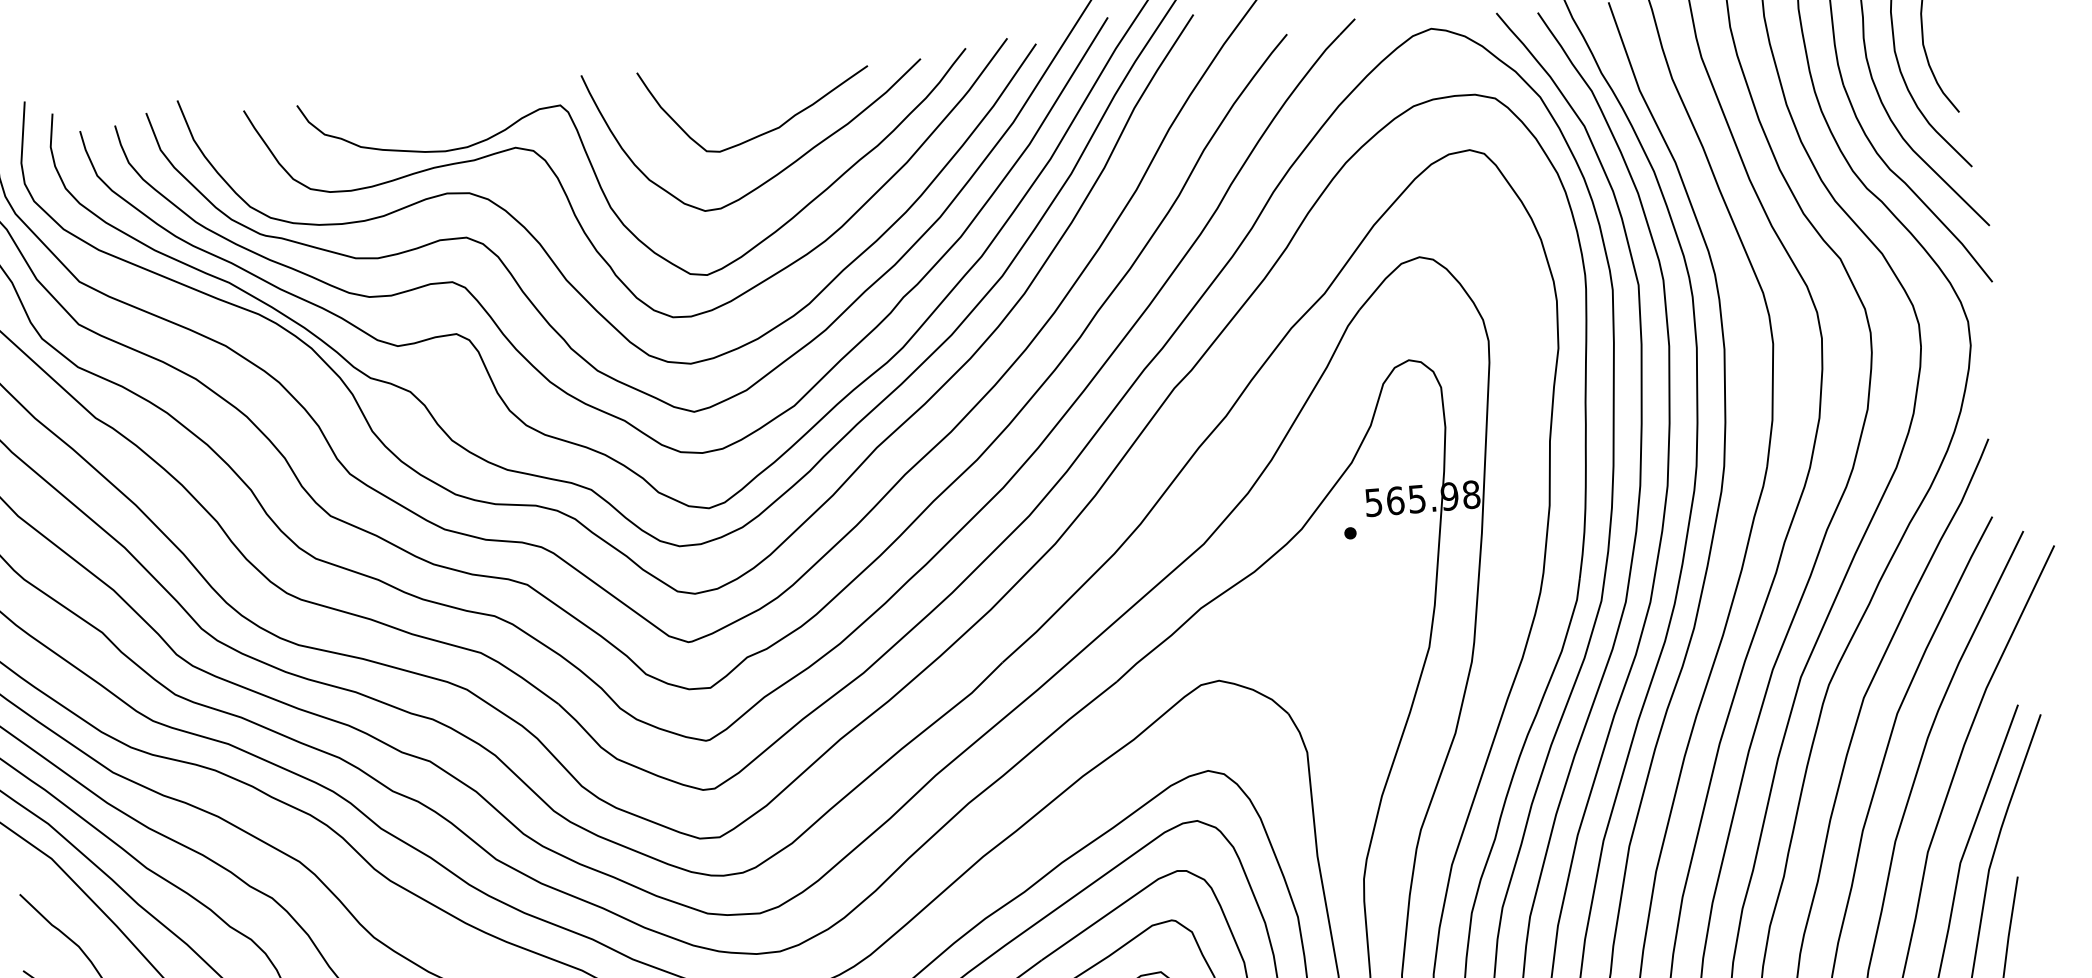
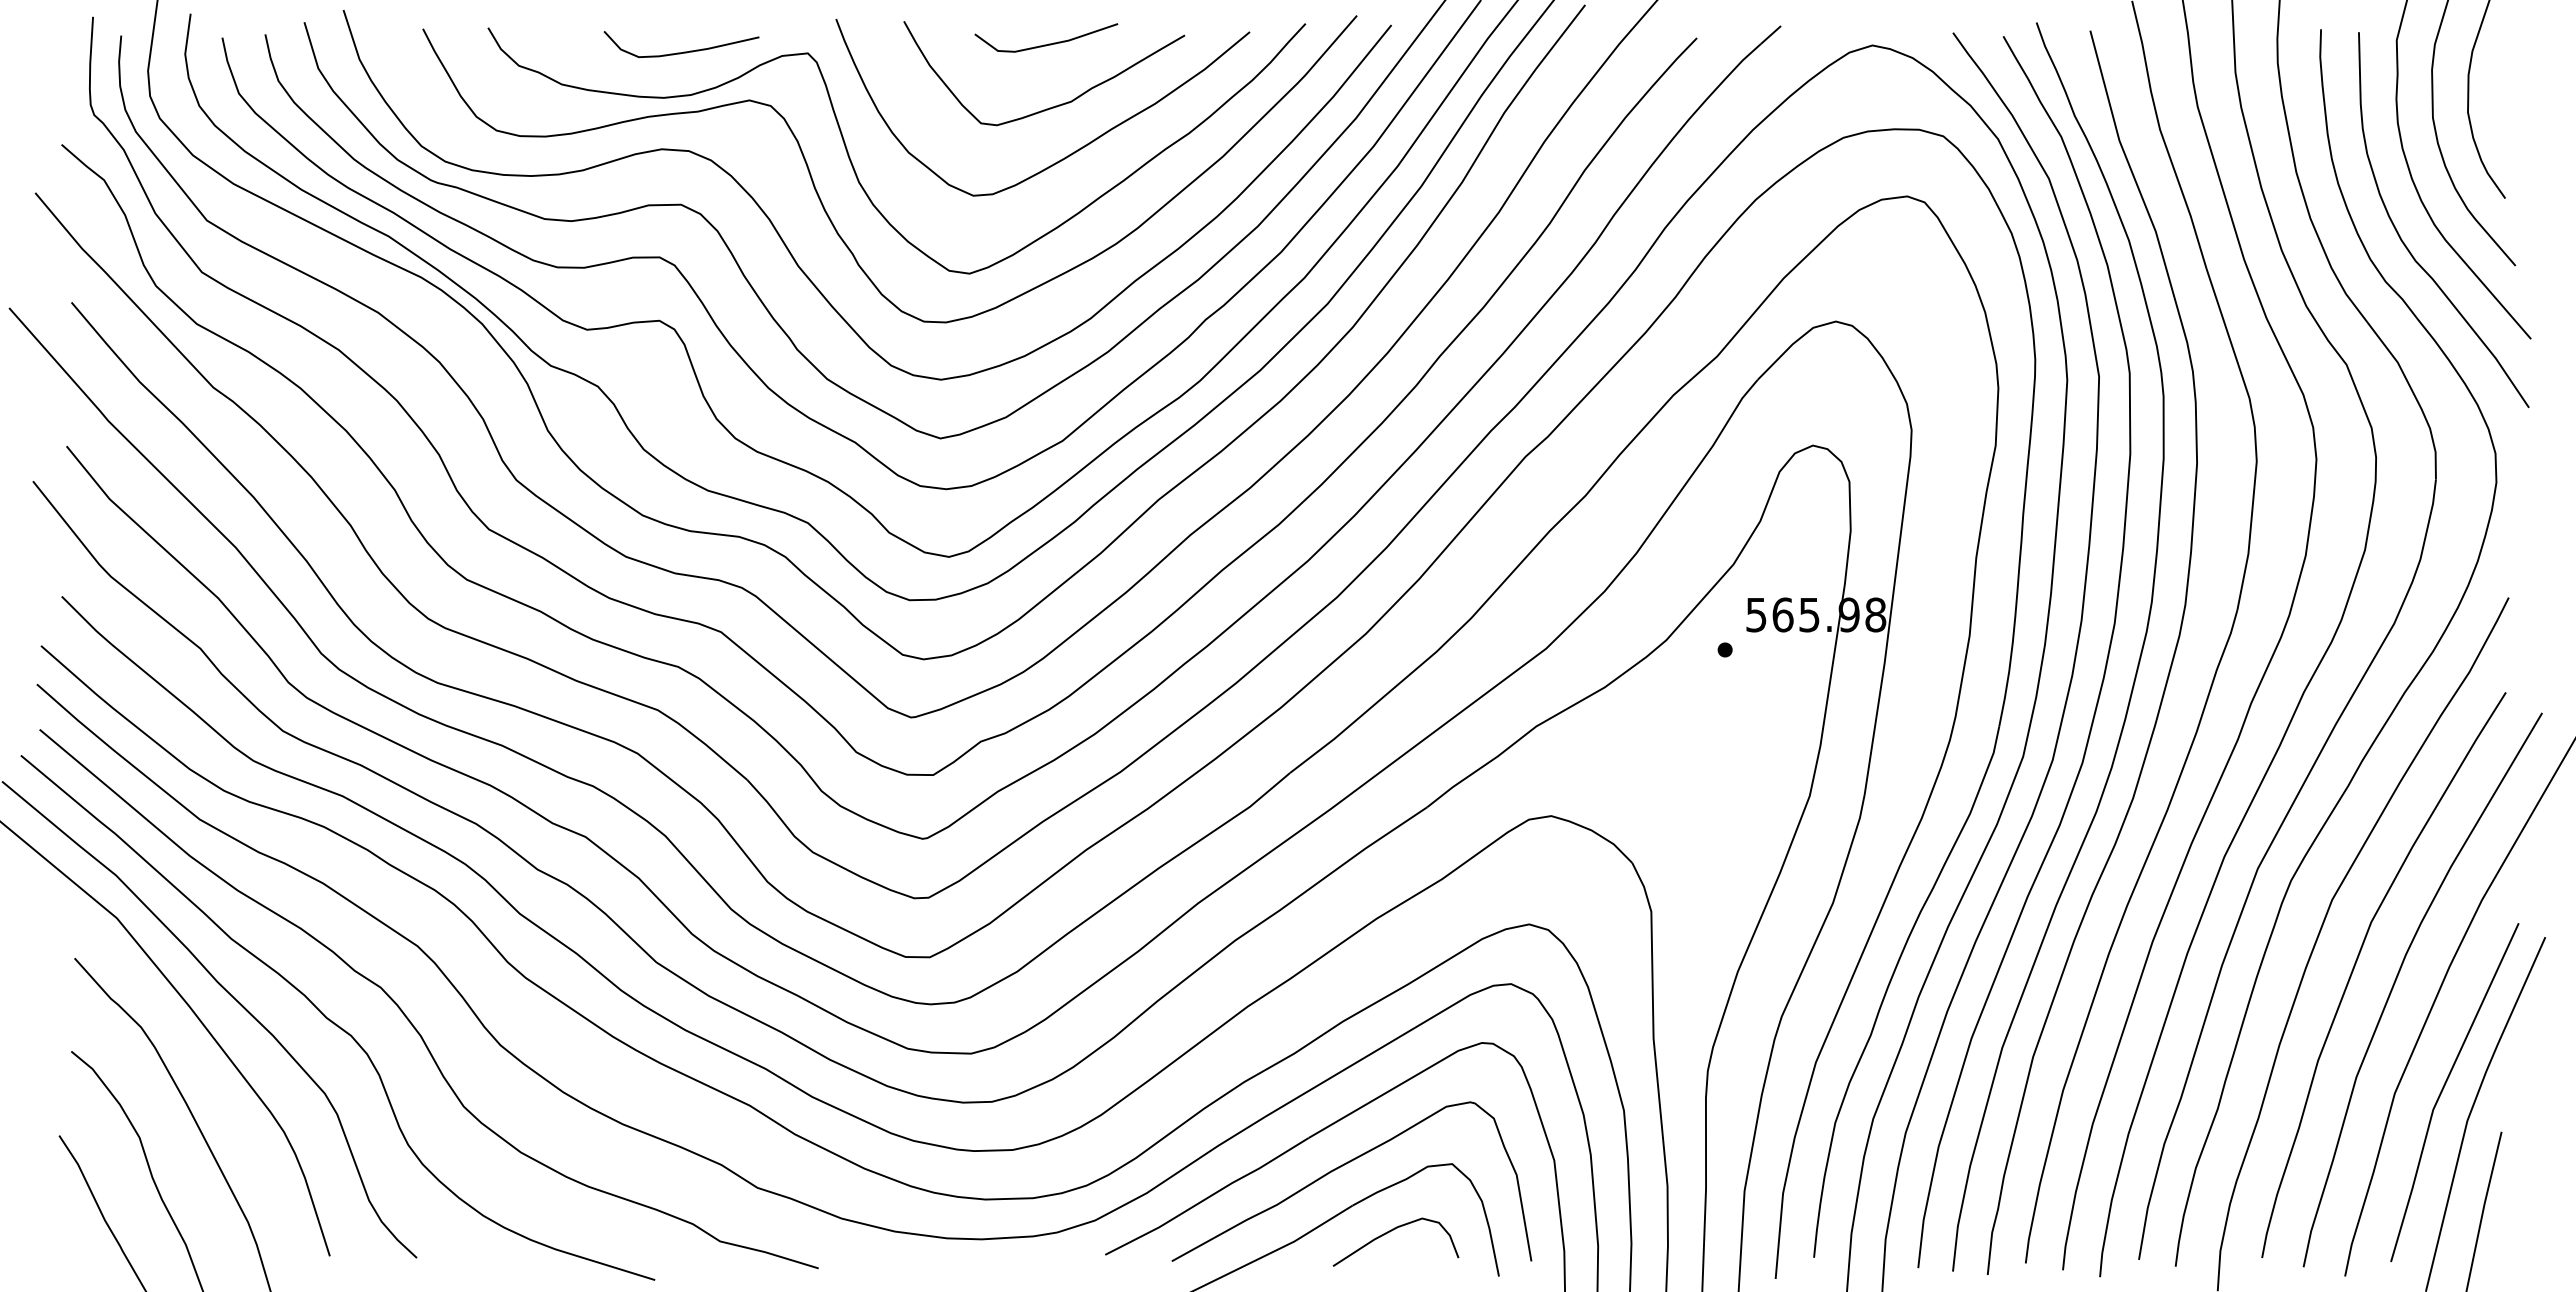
line: (756, 81) -> (1048, 43), added
curve: (458, 112) -> (683, 51), added

